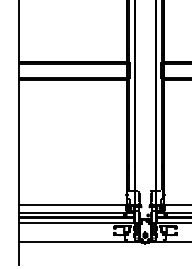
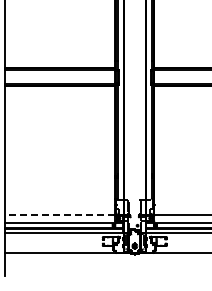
line: (72, 205) -> (59, 215), solid -> dashed

